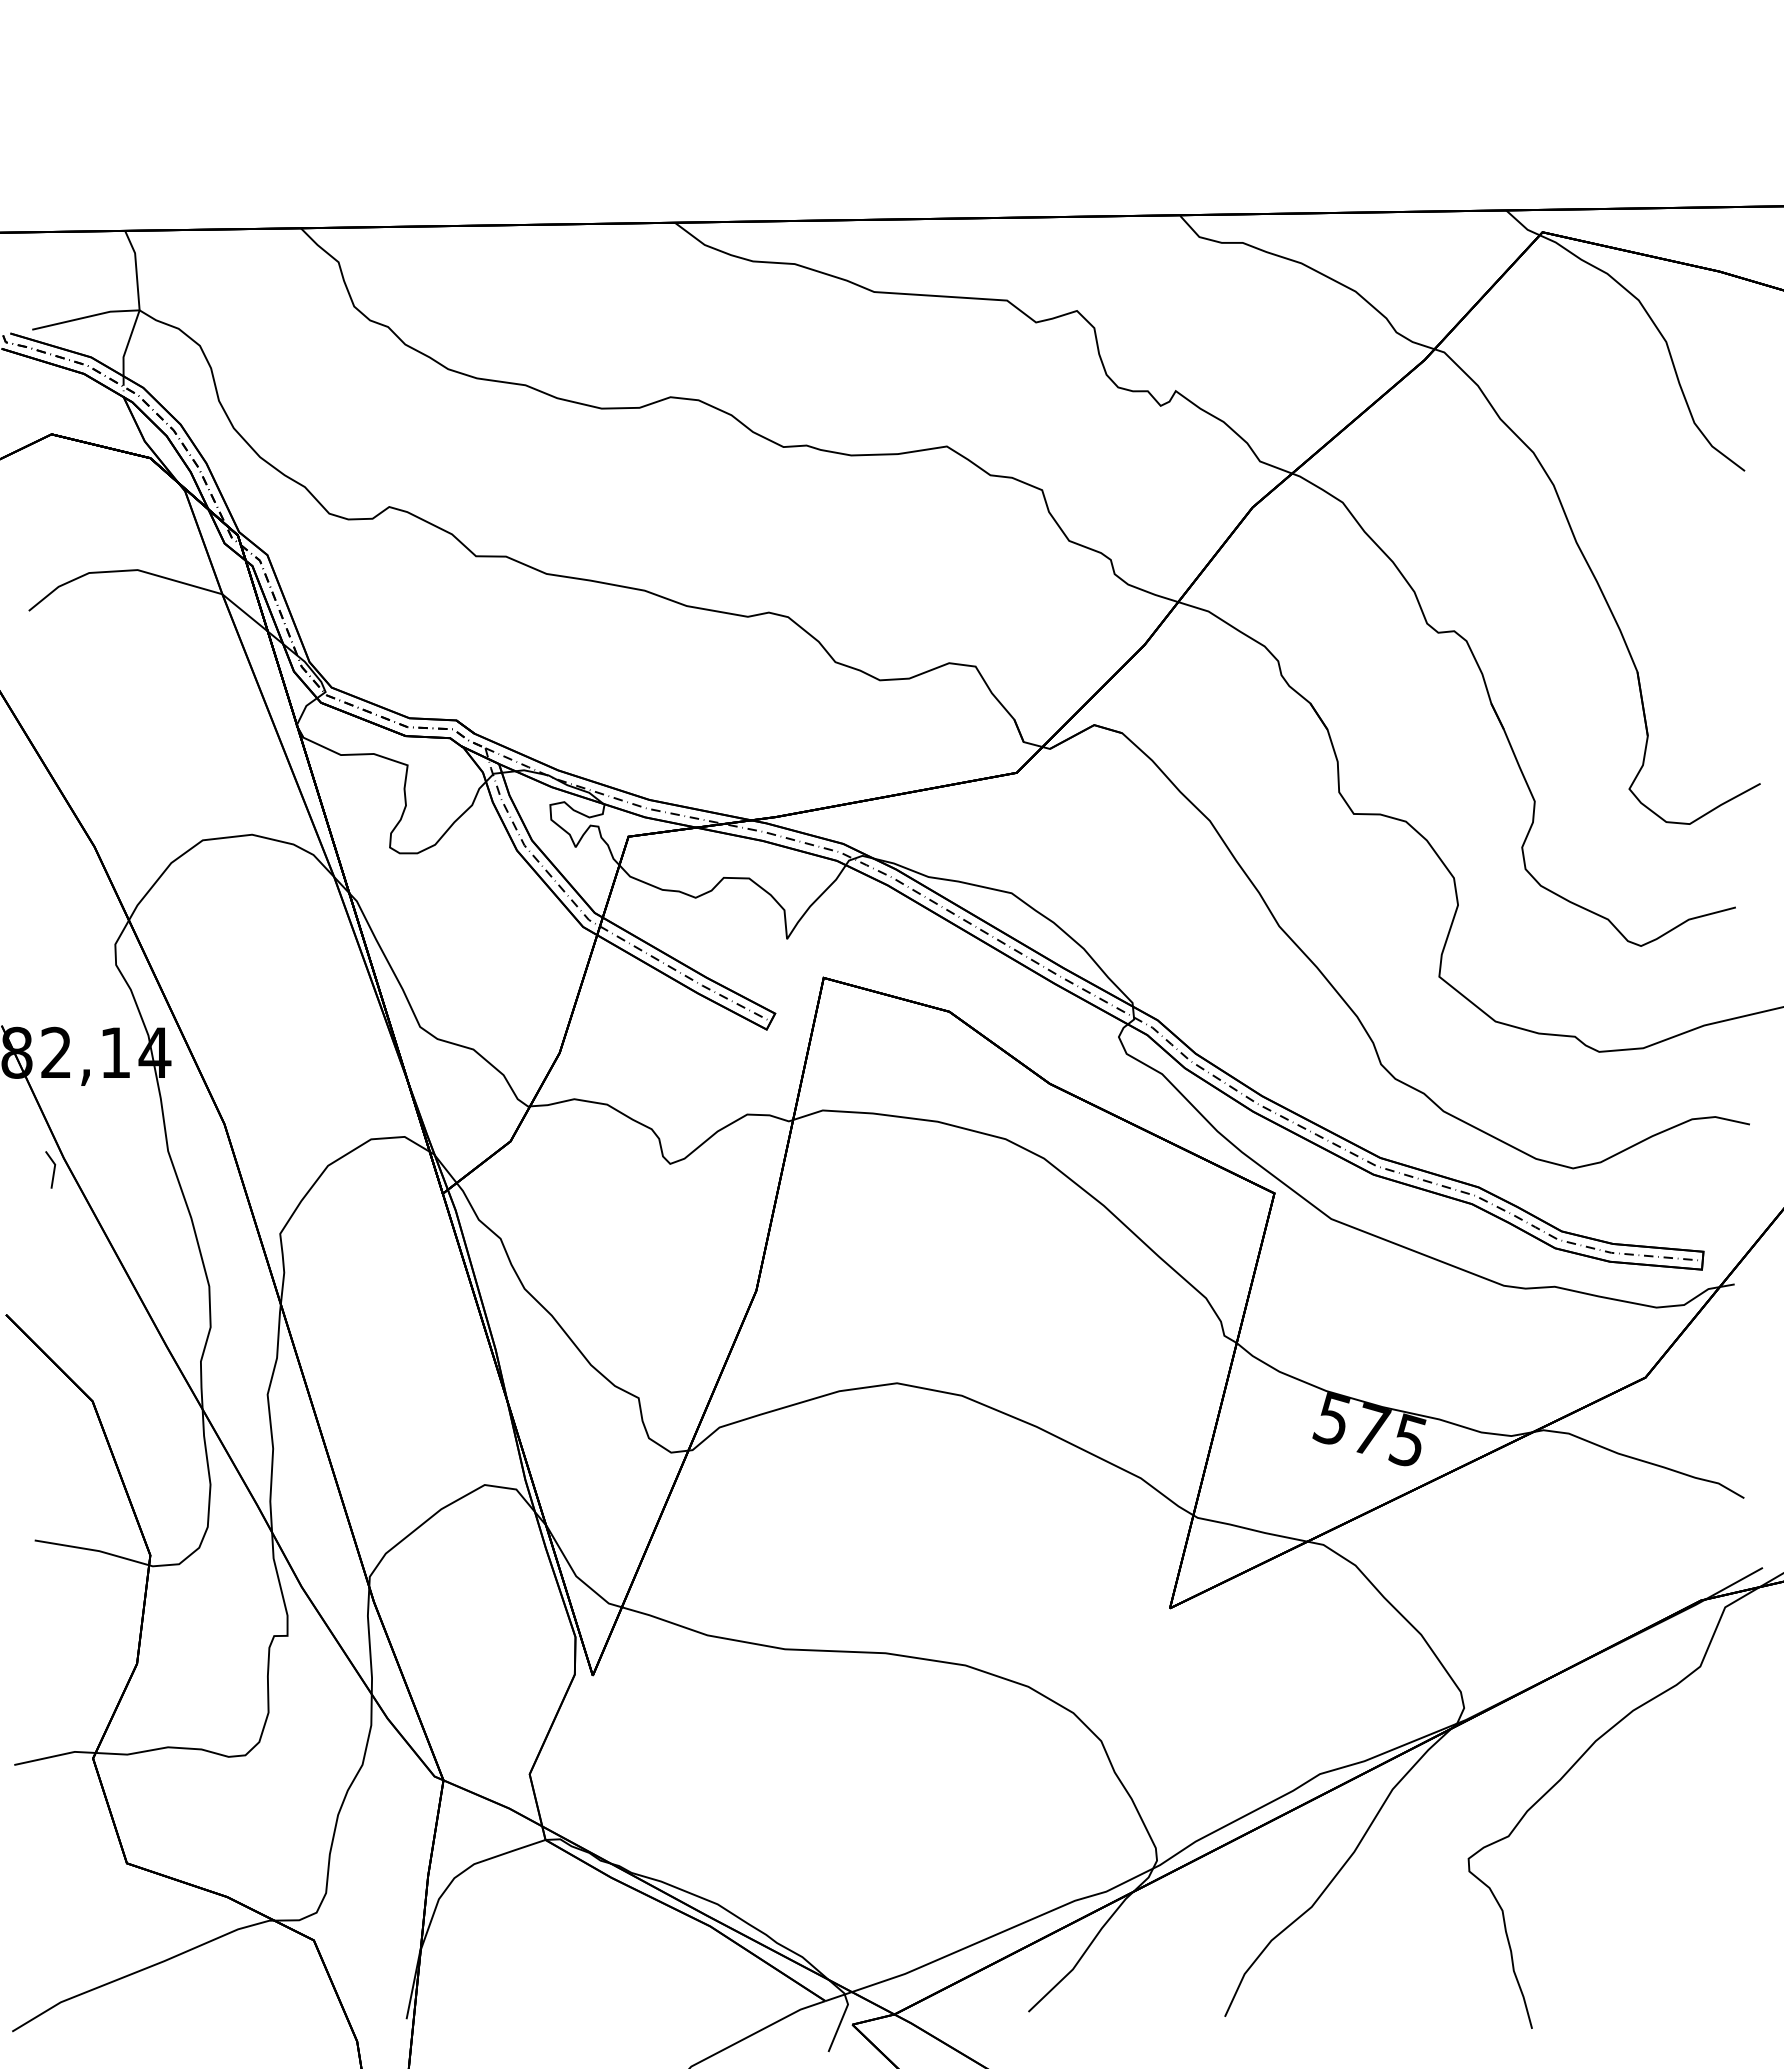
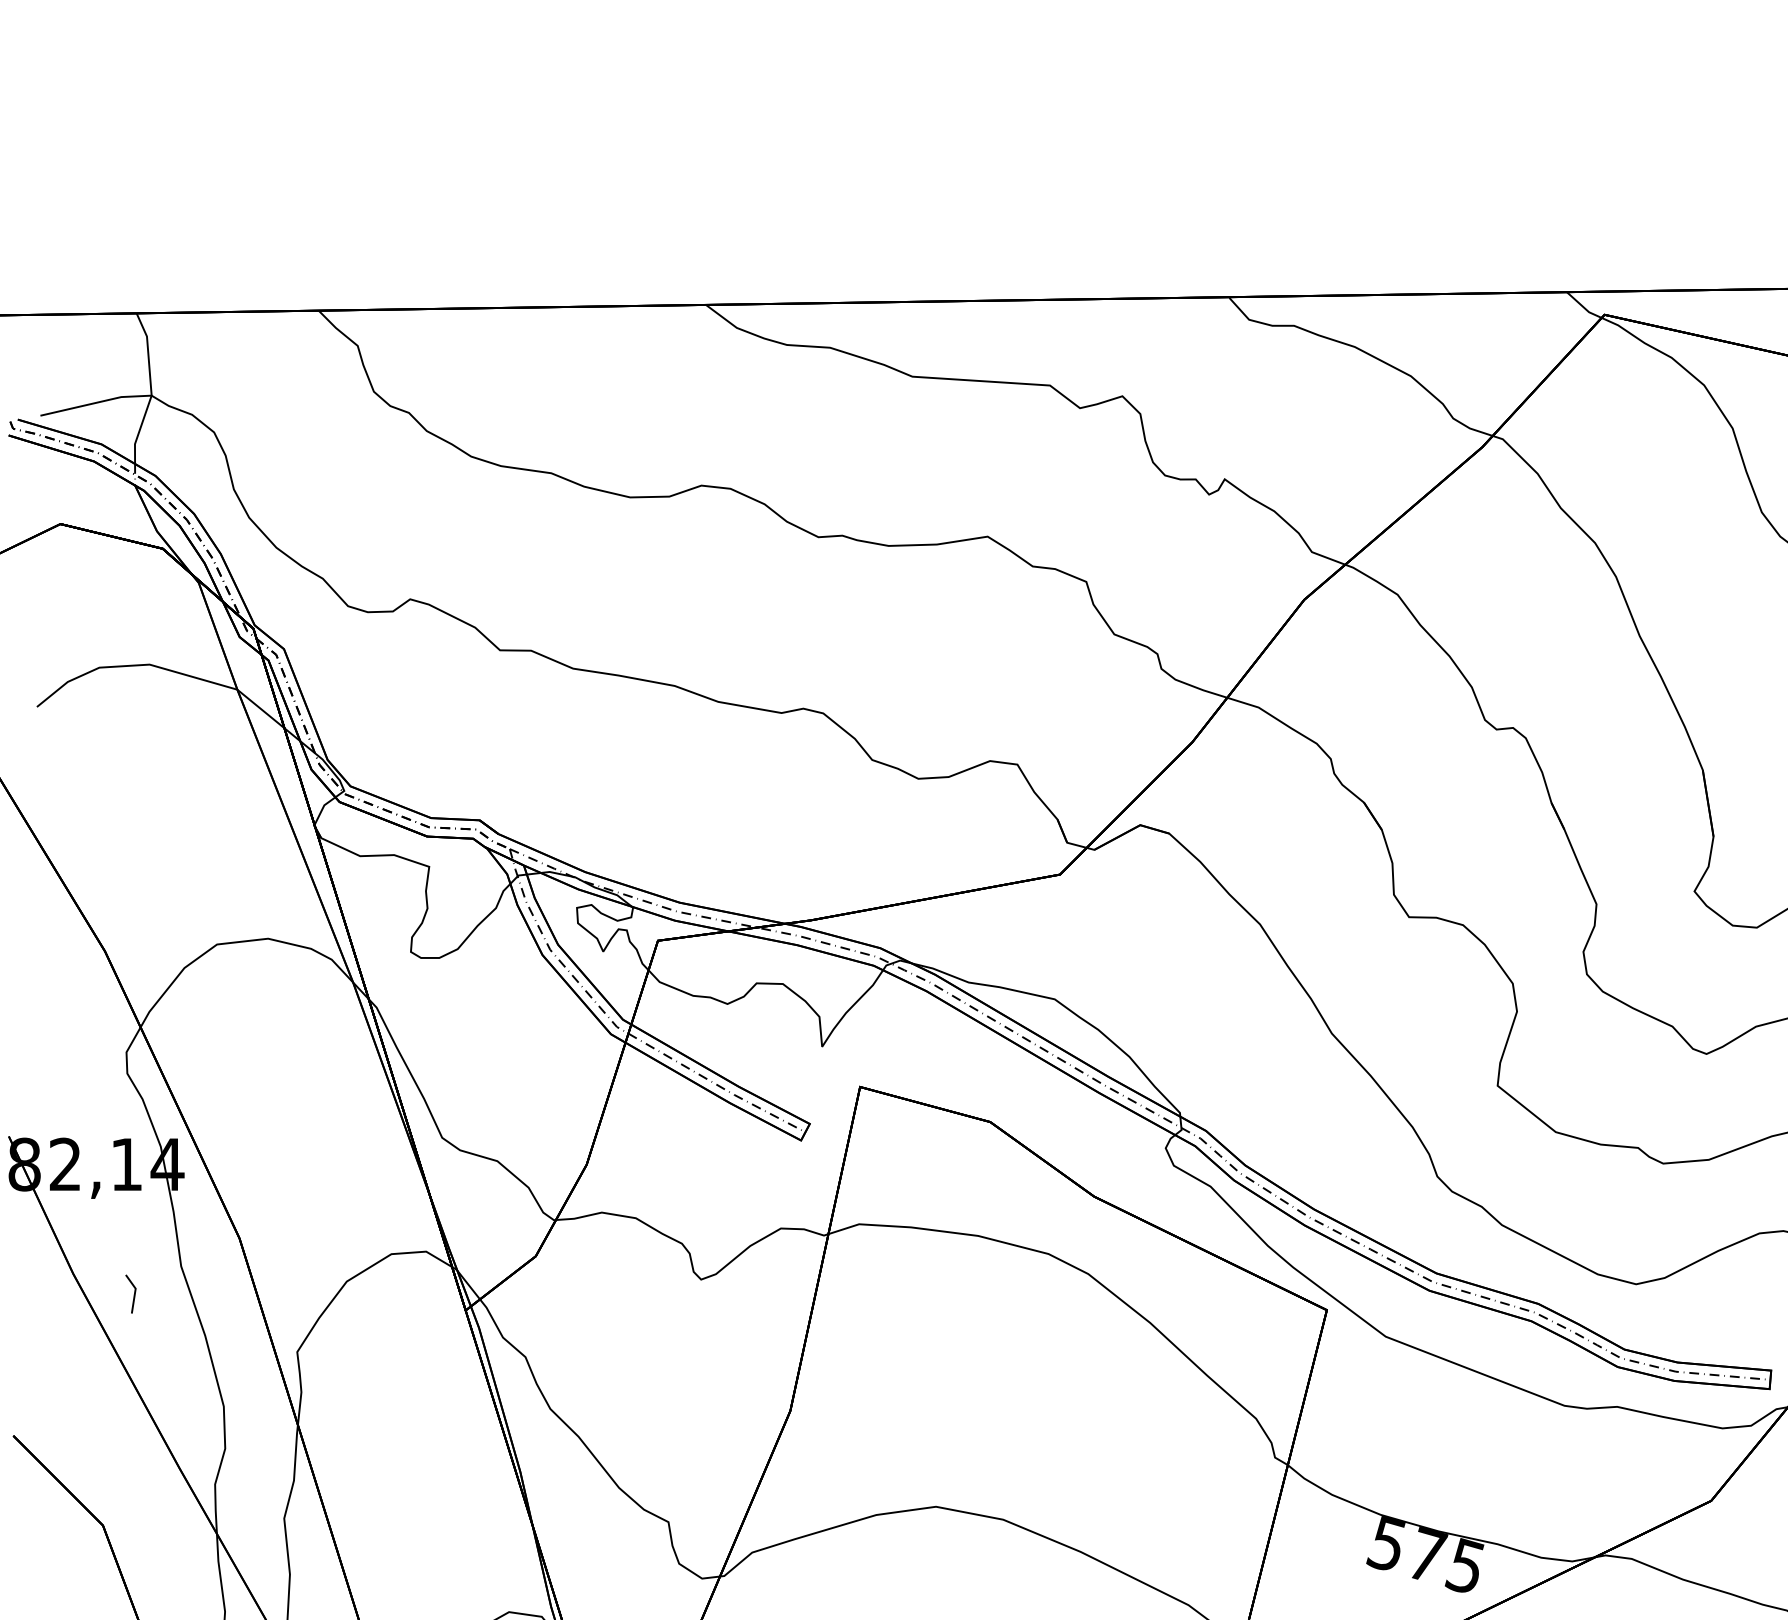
line: (53, 1169) -> (133, 1293), moved

